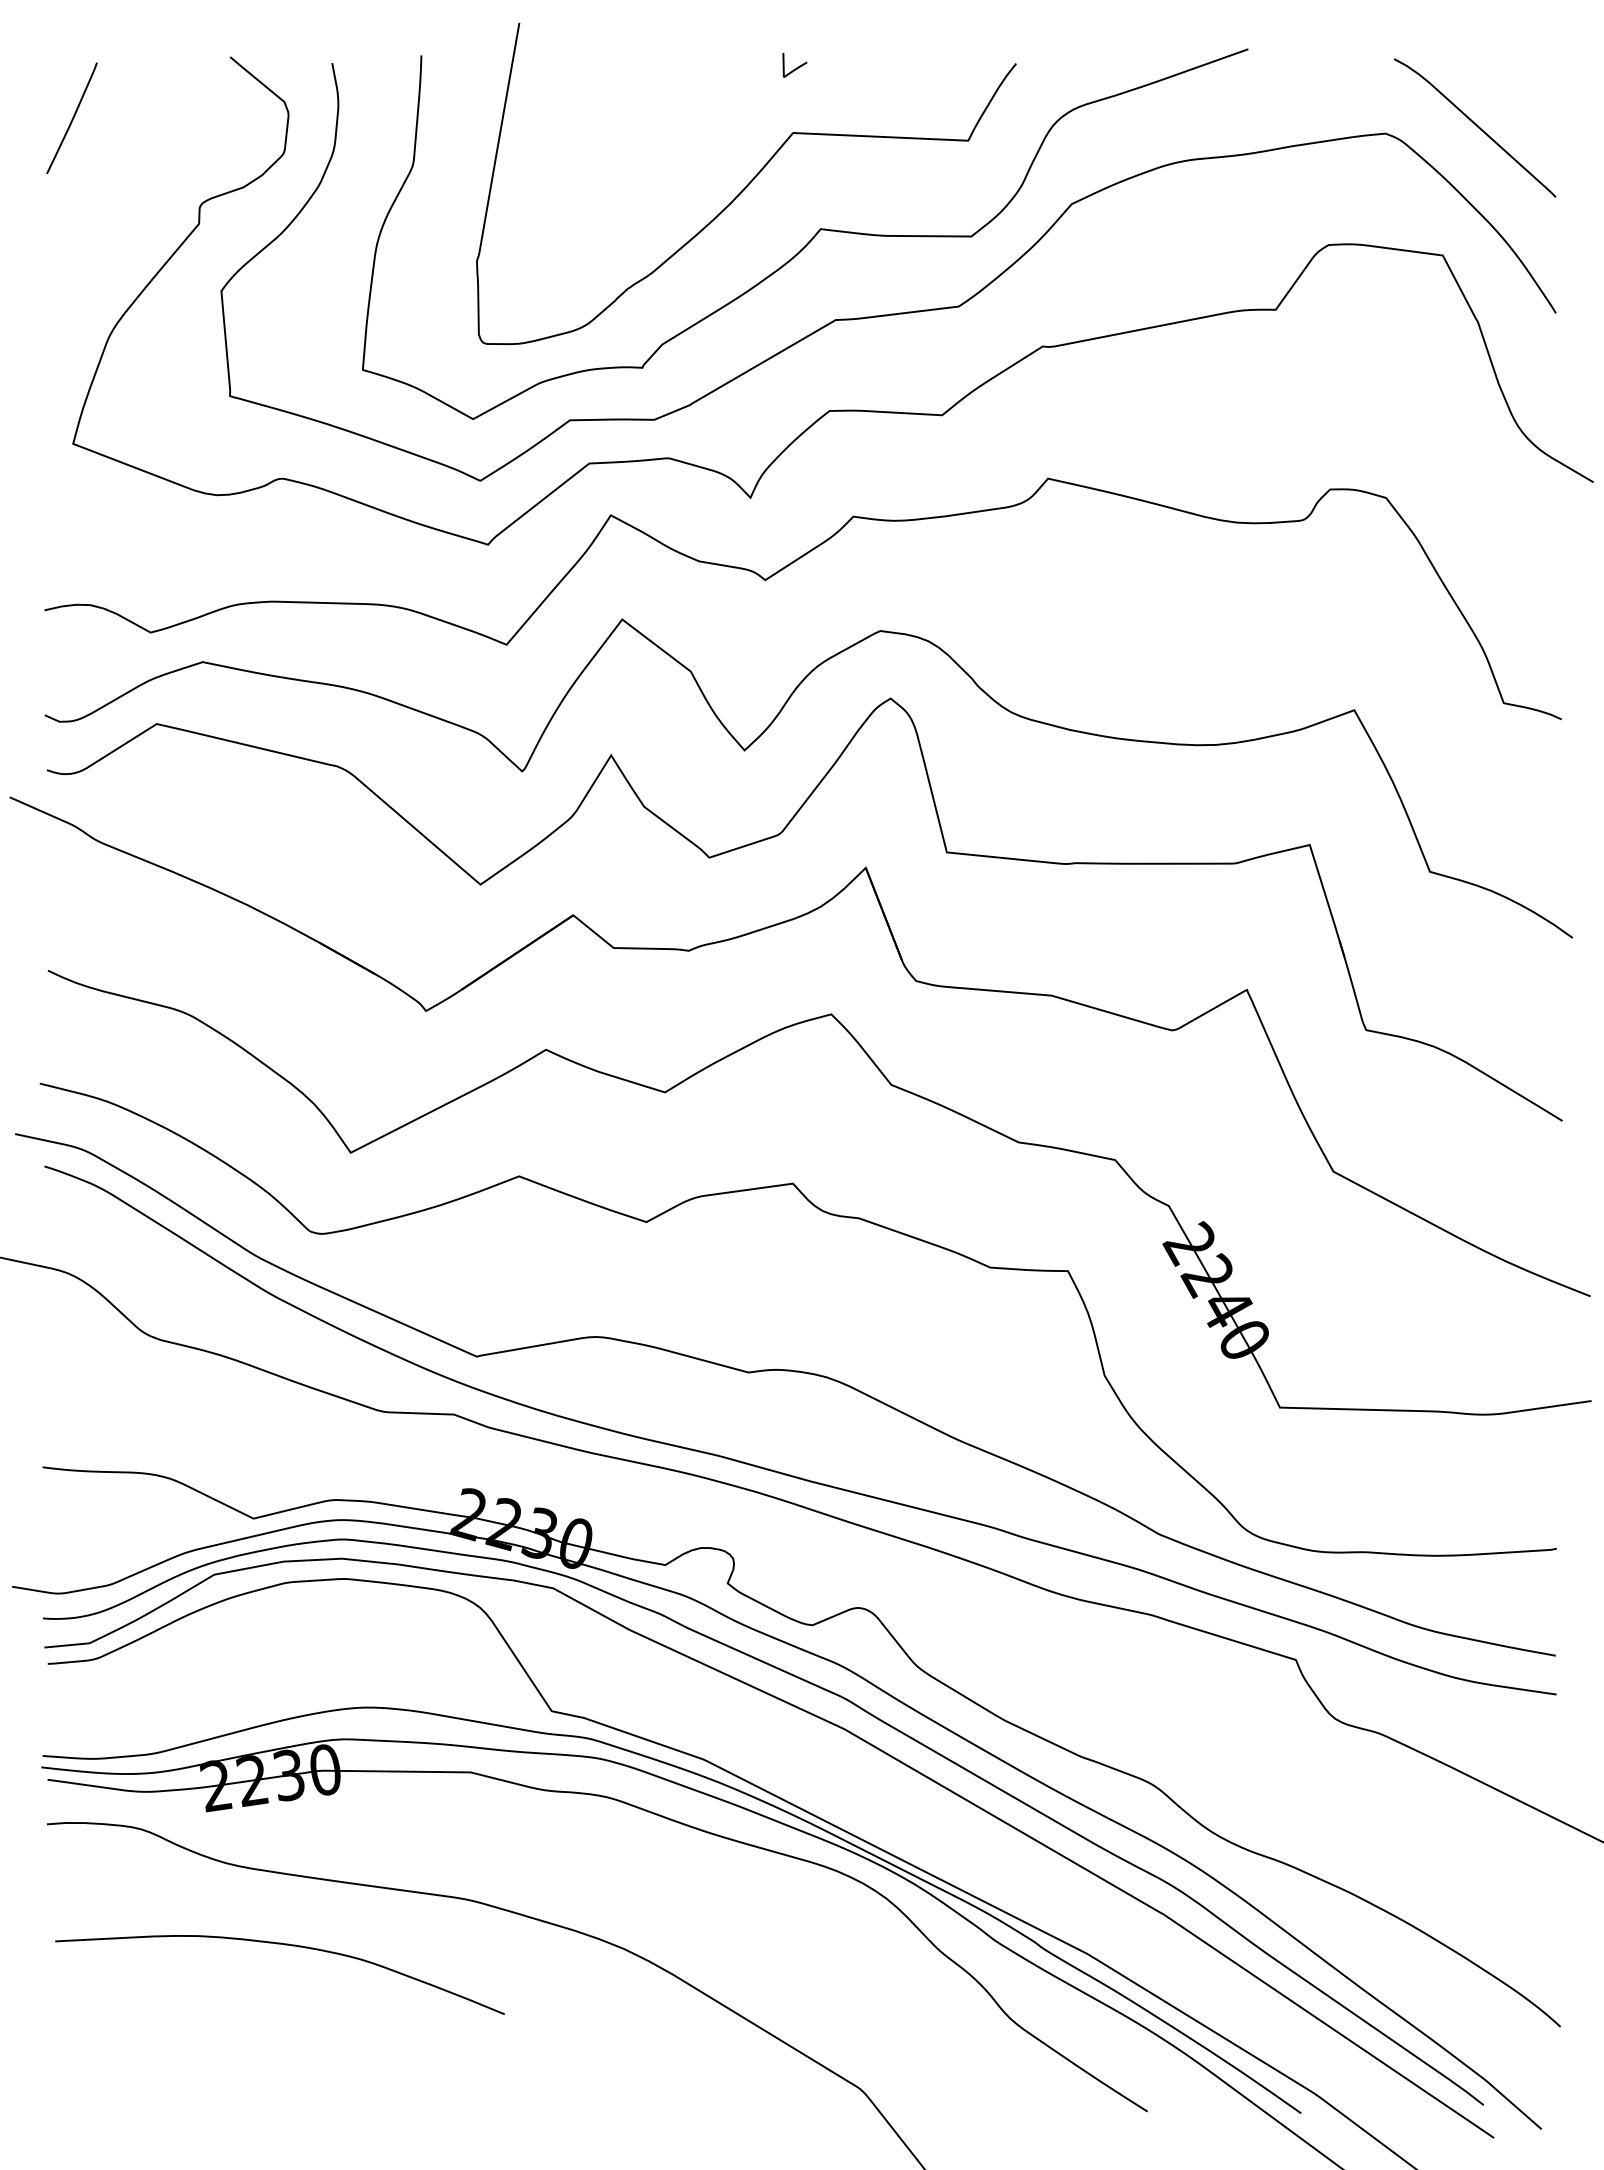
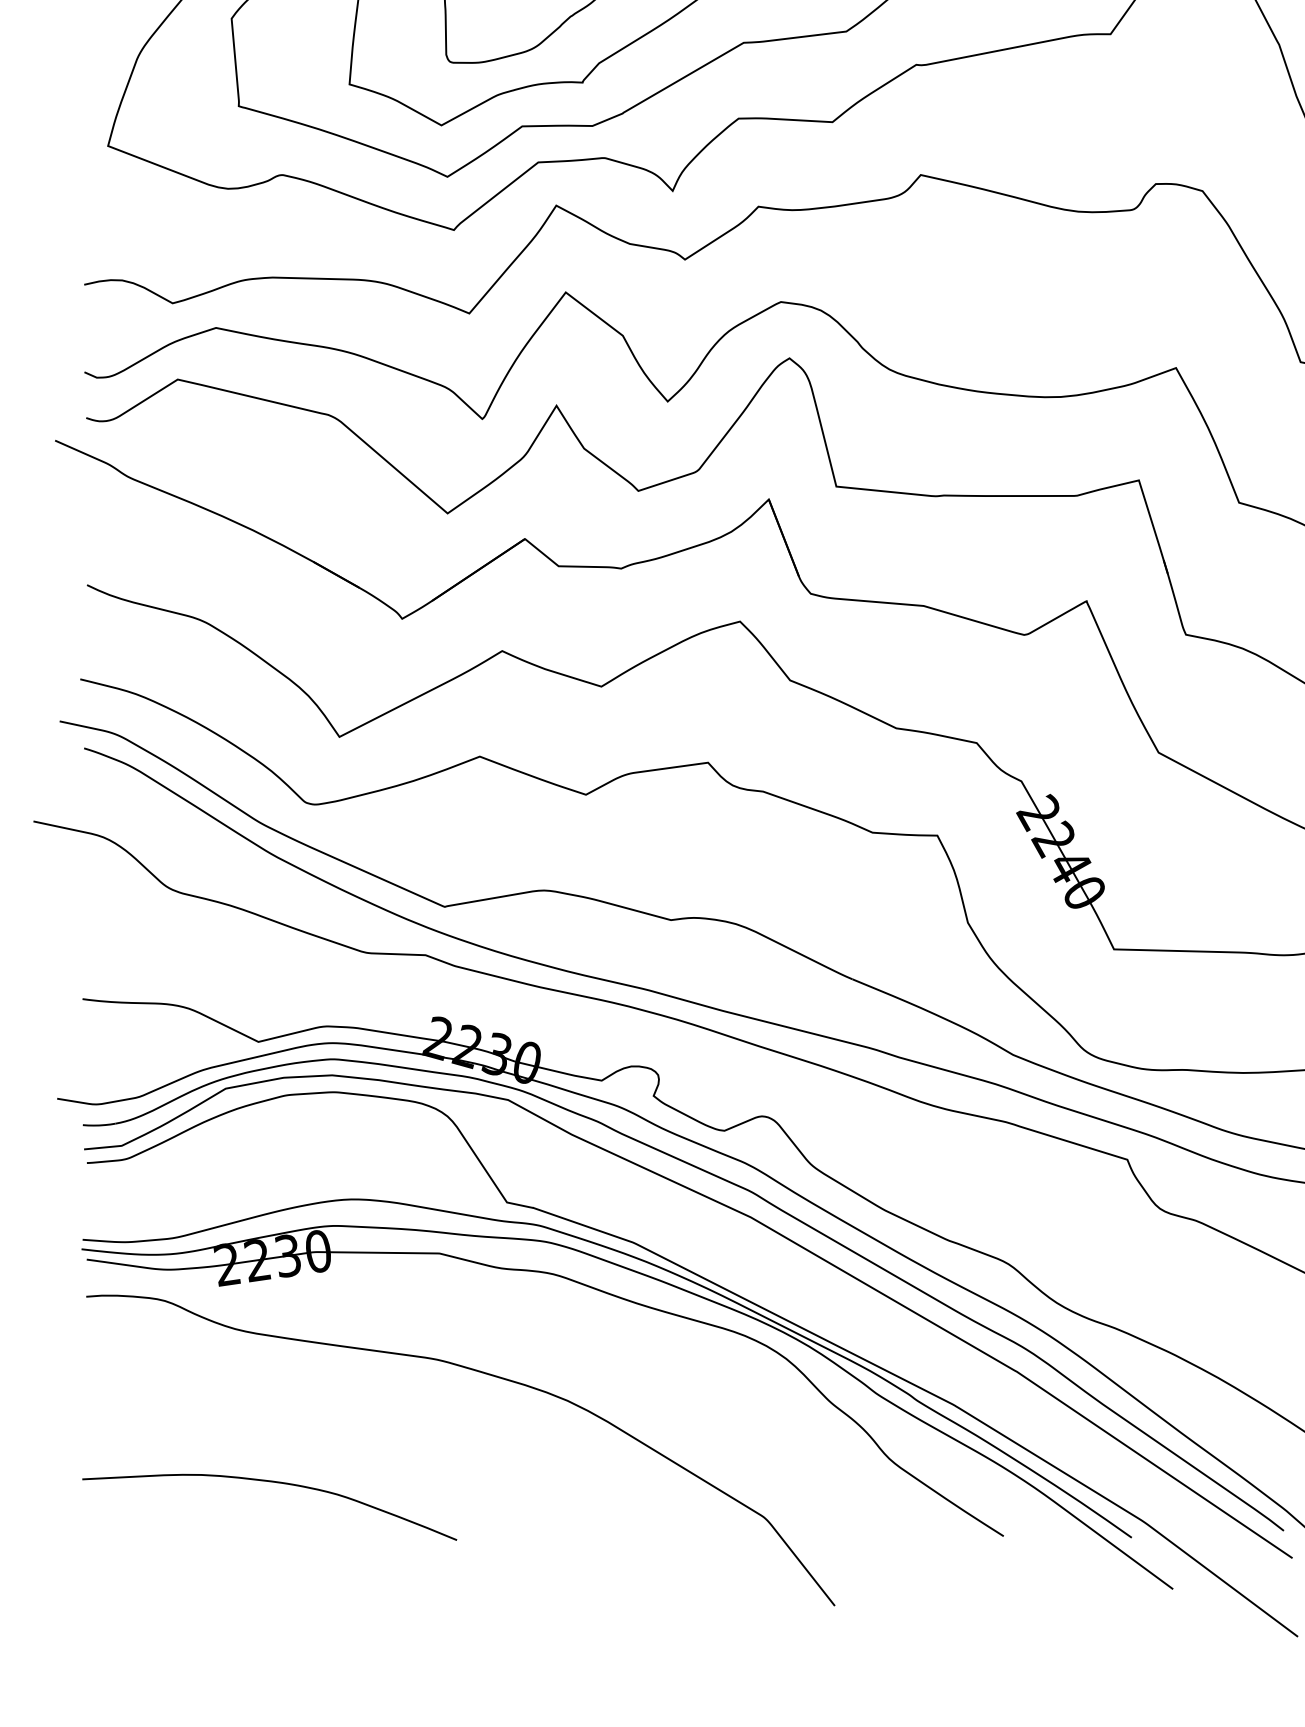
curve: (284, 1945) -> (273, 1482), moved

